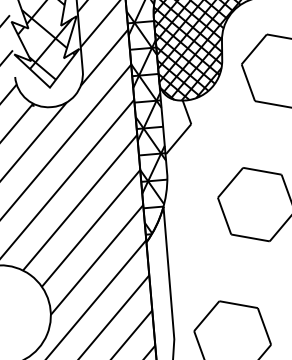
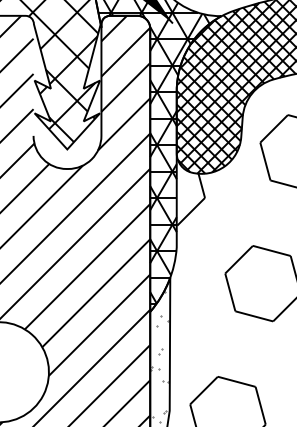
hatch: (159, 286) -> (159, 356), added

